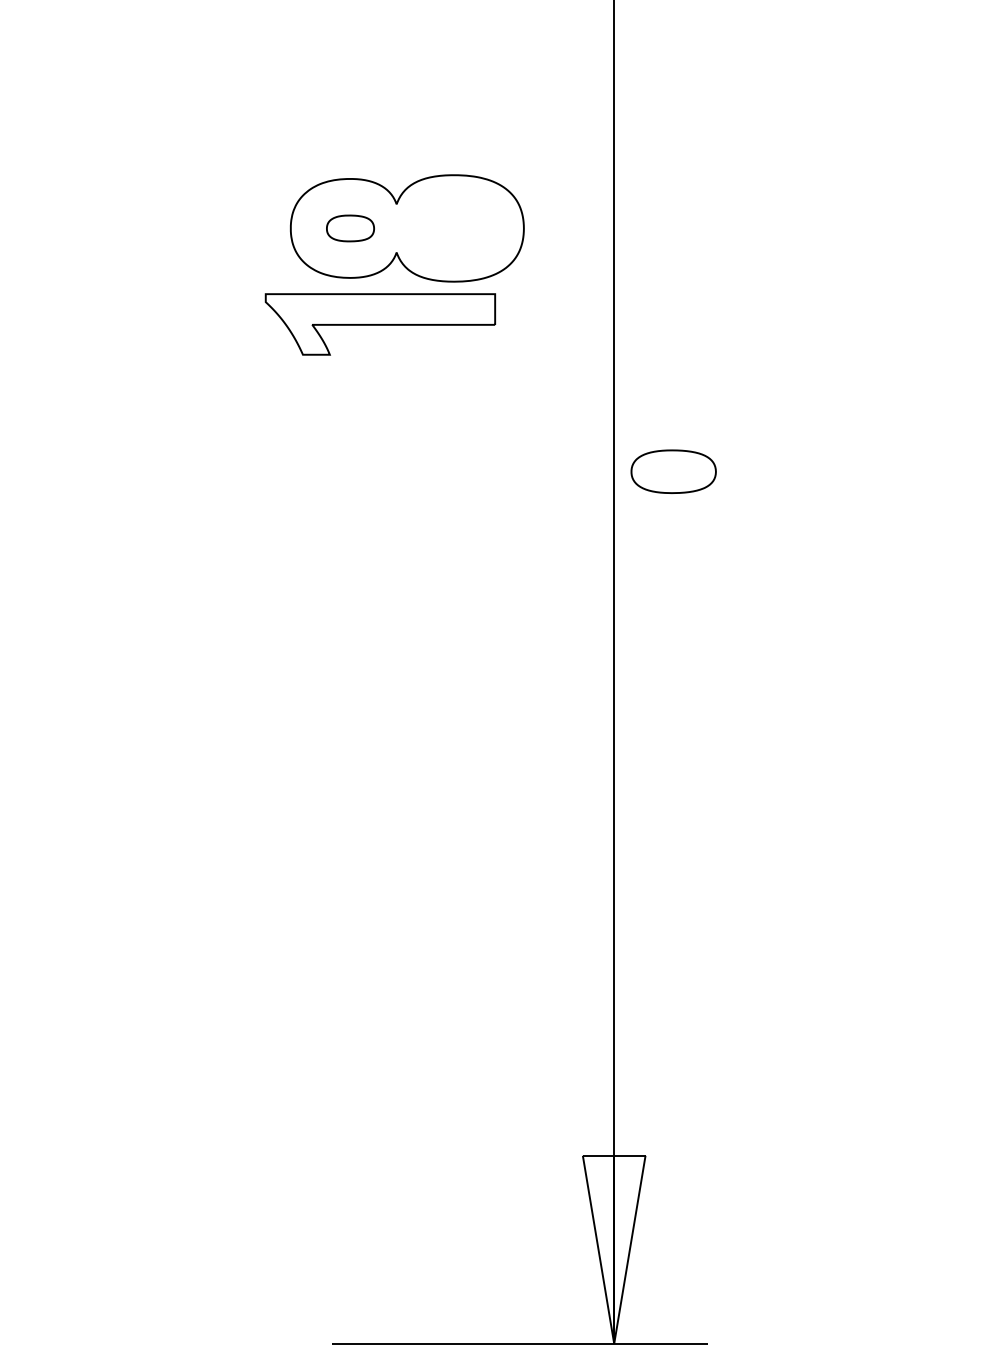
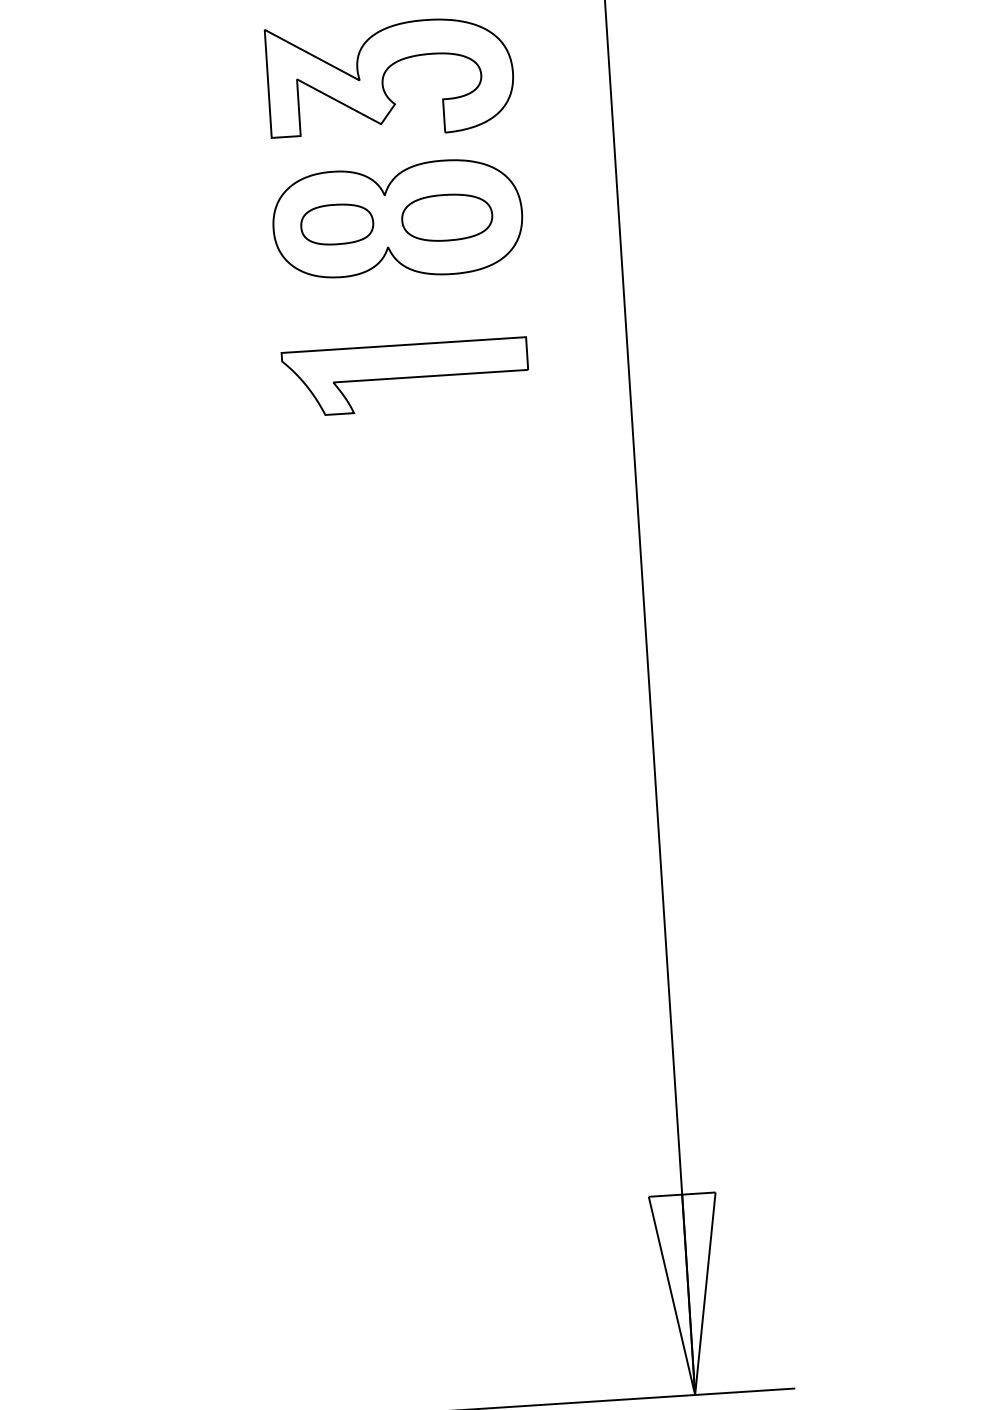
part: (408, 95) -> (389, 78), added
part: (350, 228) -> (337, 224), size x1.43
part: (380, 324) -> (405, 377), moved
part: (673, 471) -> (446, 217), moved

